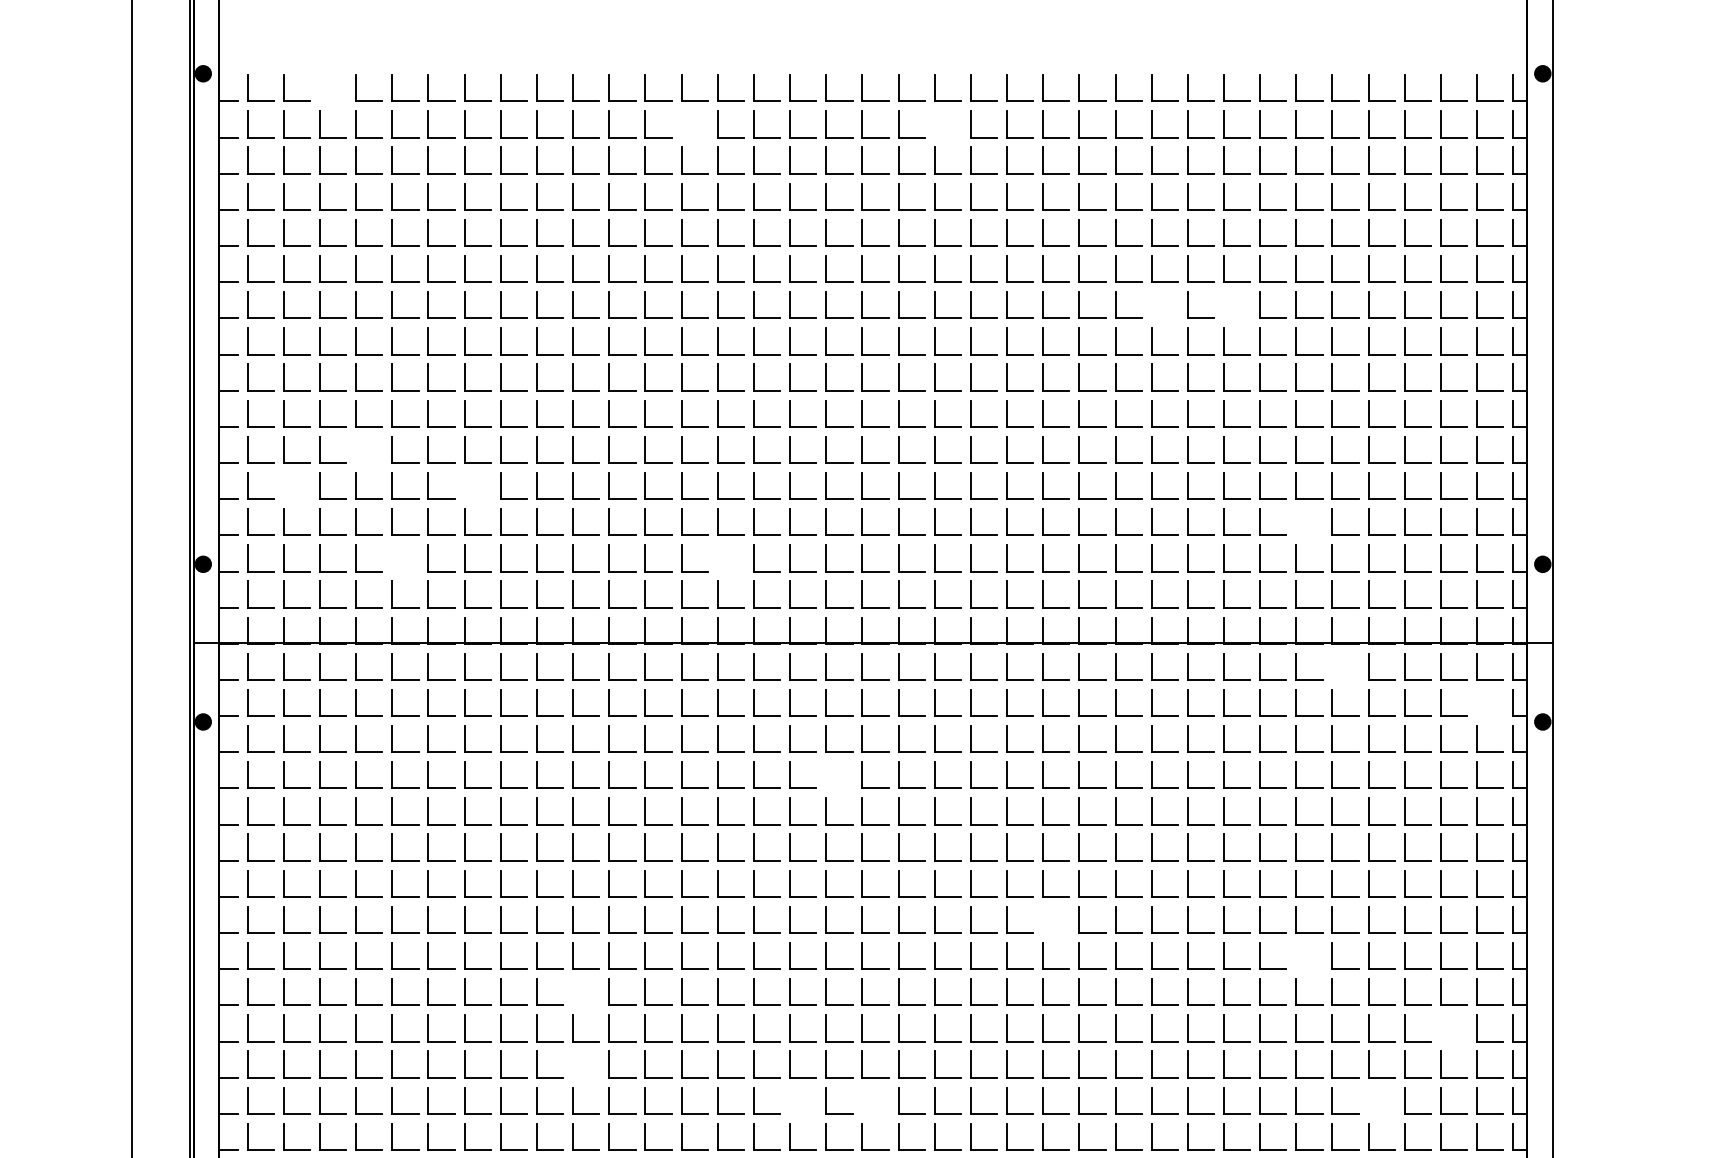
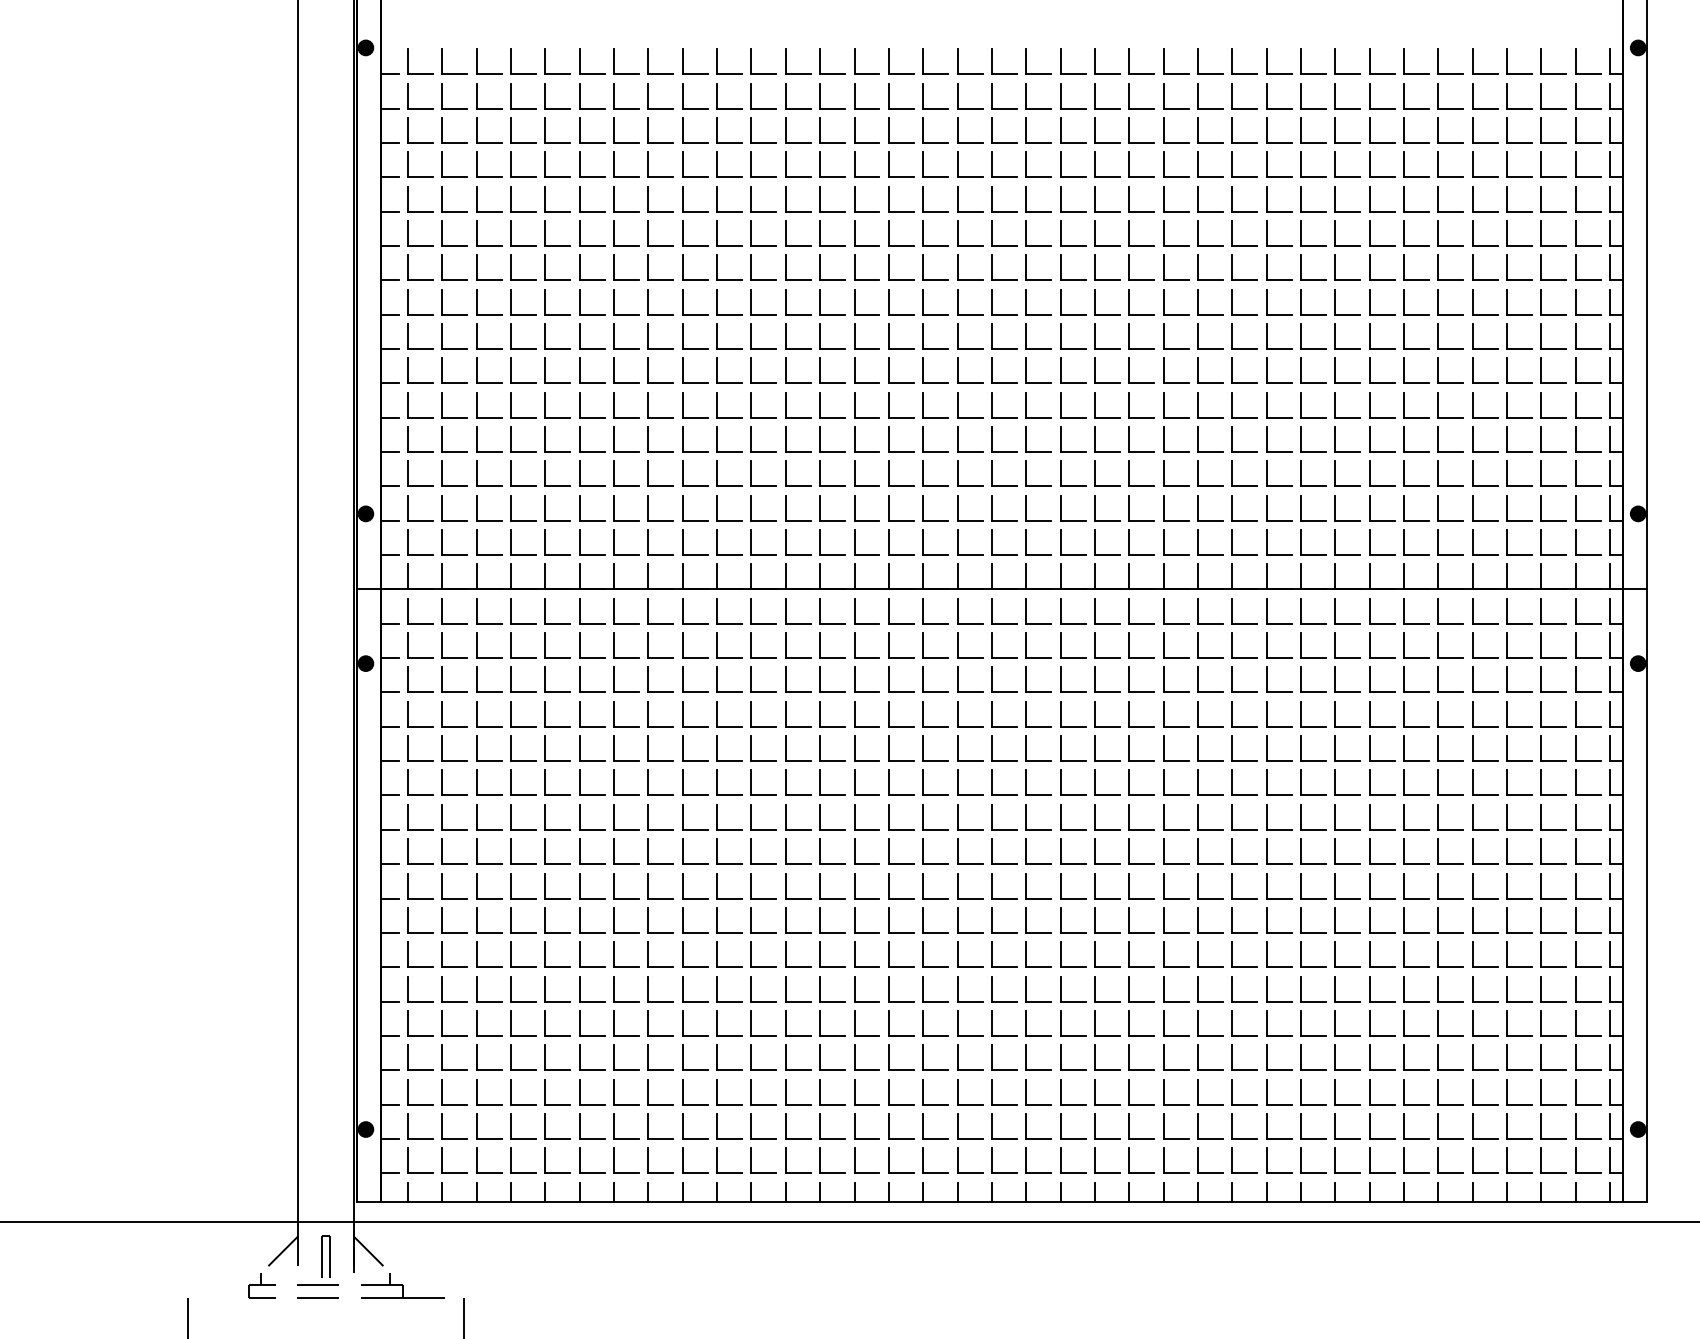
part: (320, 88) -> (477, 61), added
part: (681, 124) -> (820, 96), added
part: (935, 124) -> (1061, 96), added
part: (1152, 304) -> (1267, 267), added
part: (1224, 304) -> (1335, 267), added
part: (356, 450) -> (511, 405), added
part: (283, 486) -> (442, 439), added
part: (465, 486) -> (614, 439), added
part: (1296, 521) -> (1404, 473), added
part: (392, 558) -> (545, 508), added
part: (718, 558) -> (855, 508), added
part: (1332, 667) -> (1438, 611), added
part: (1477, 702) -> (1576, 645), added
part: (827, 775) -> (958, 714), added
part: (1044, 919) -> (1164, 851), added
part: (1296, 956) -> (1404, 886), added
part: (573, 992) -> (717, 920), added
part: (1440, 1028) -> (1541, 954), added
part: (573, 1065) -> (717, 989), added
part: (790, 1100) -> (923, 1023), added
part: (862, 1100) -> (992, 1023), added
part: (1369, 1100) -> (1473, 1023), added

